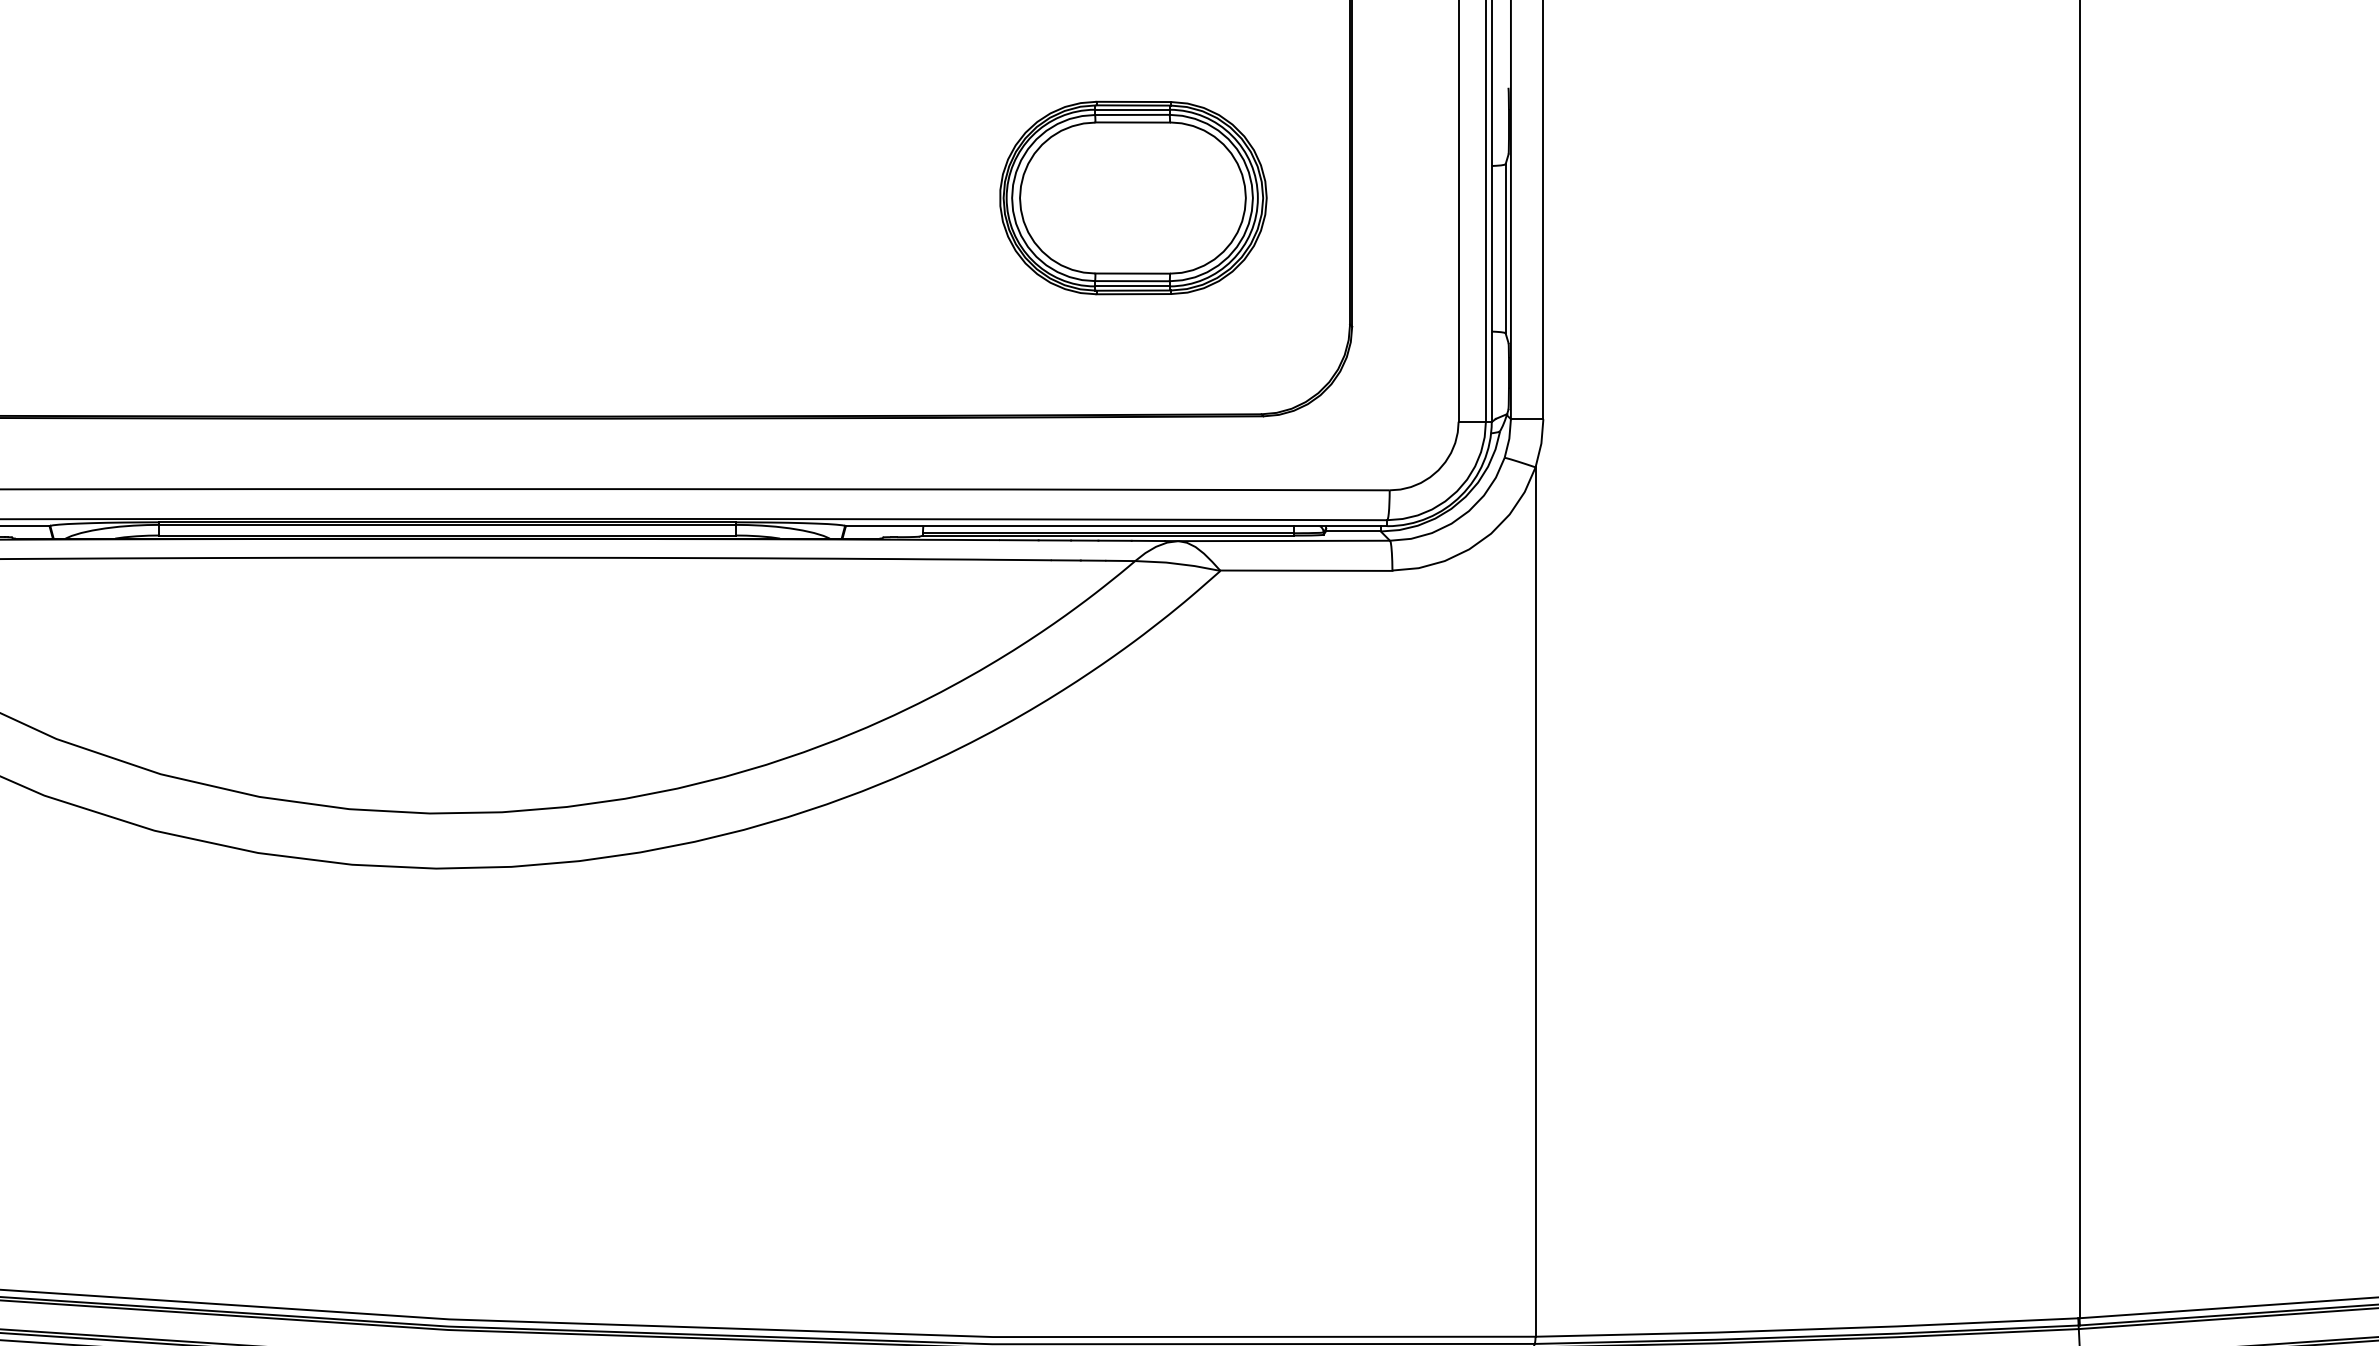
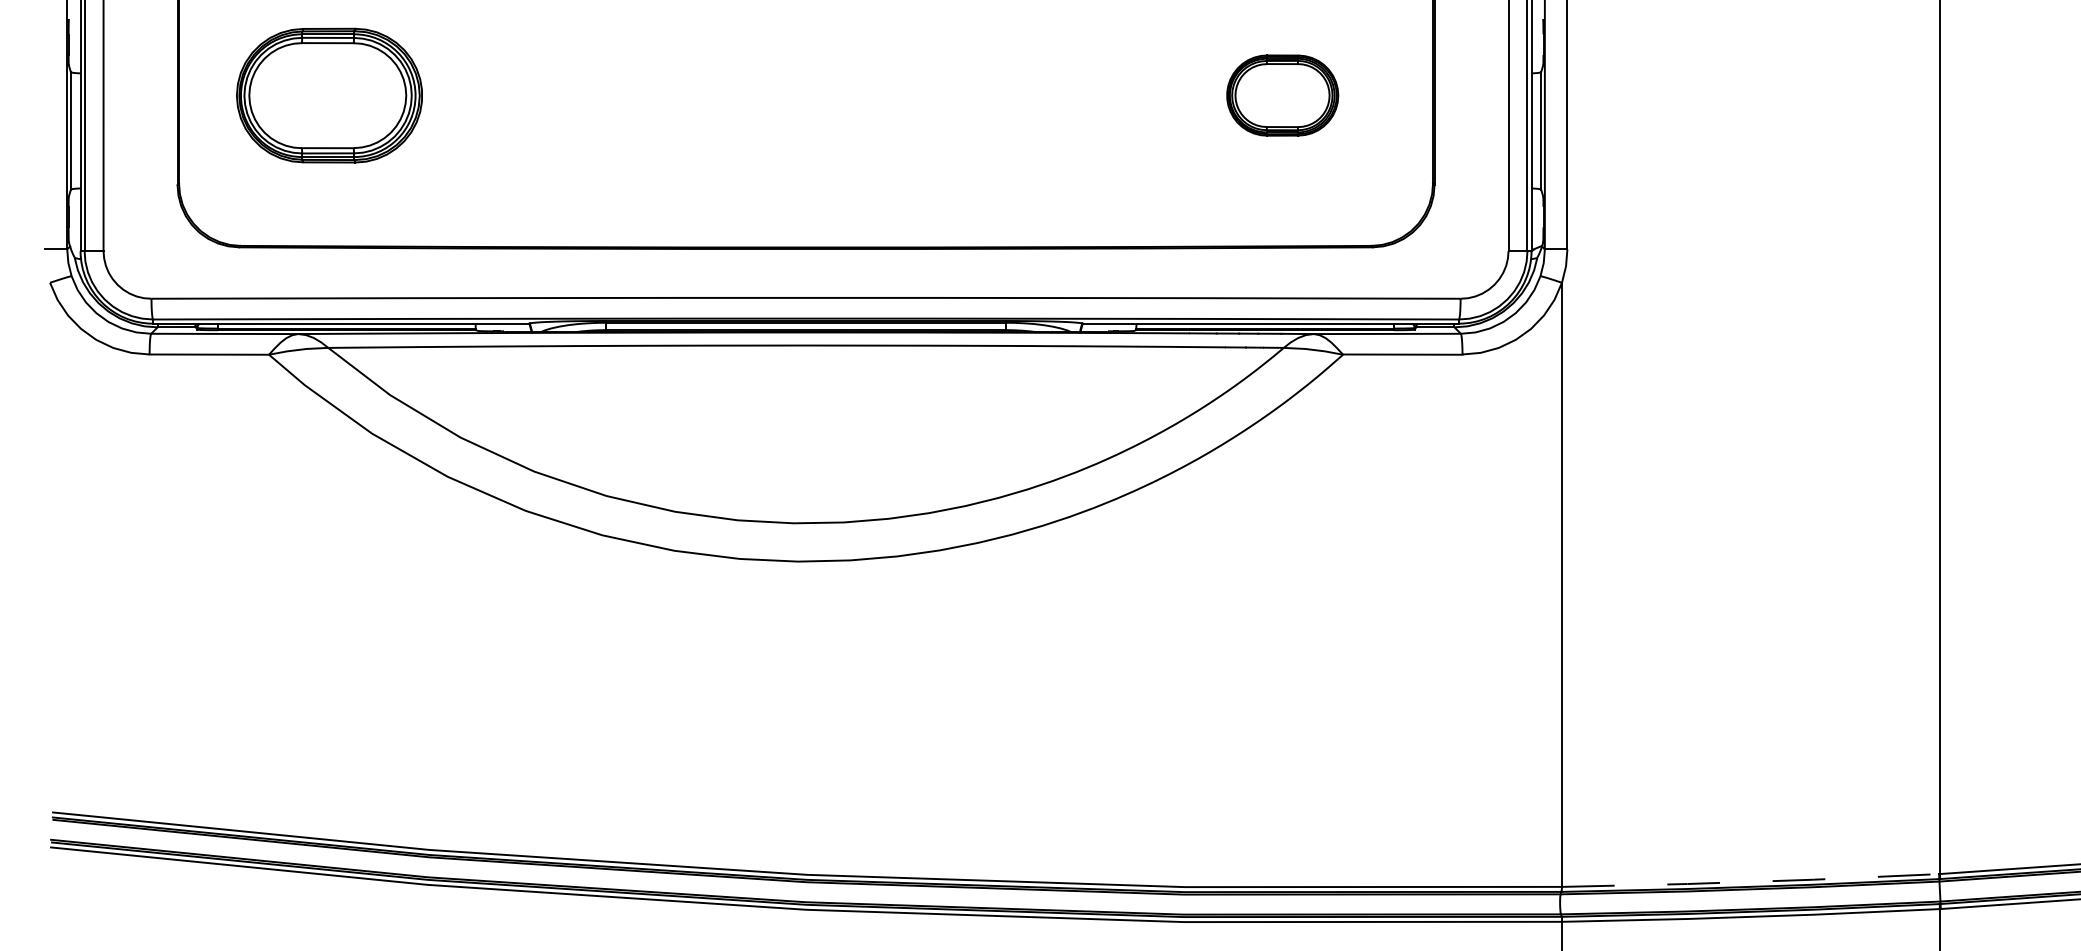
part: (1133, 197) -> (1282, 95), size x0.6
line: (1808, 1328) -> (1751, 881), solid -> dashed

